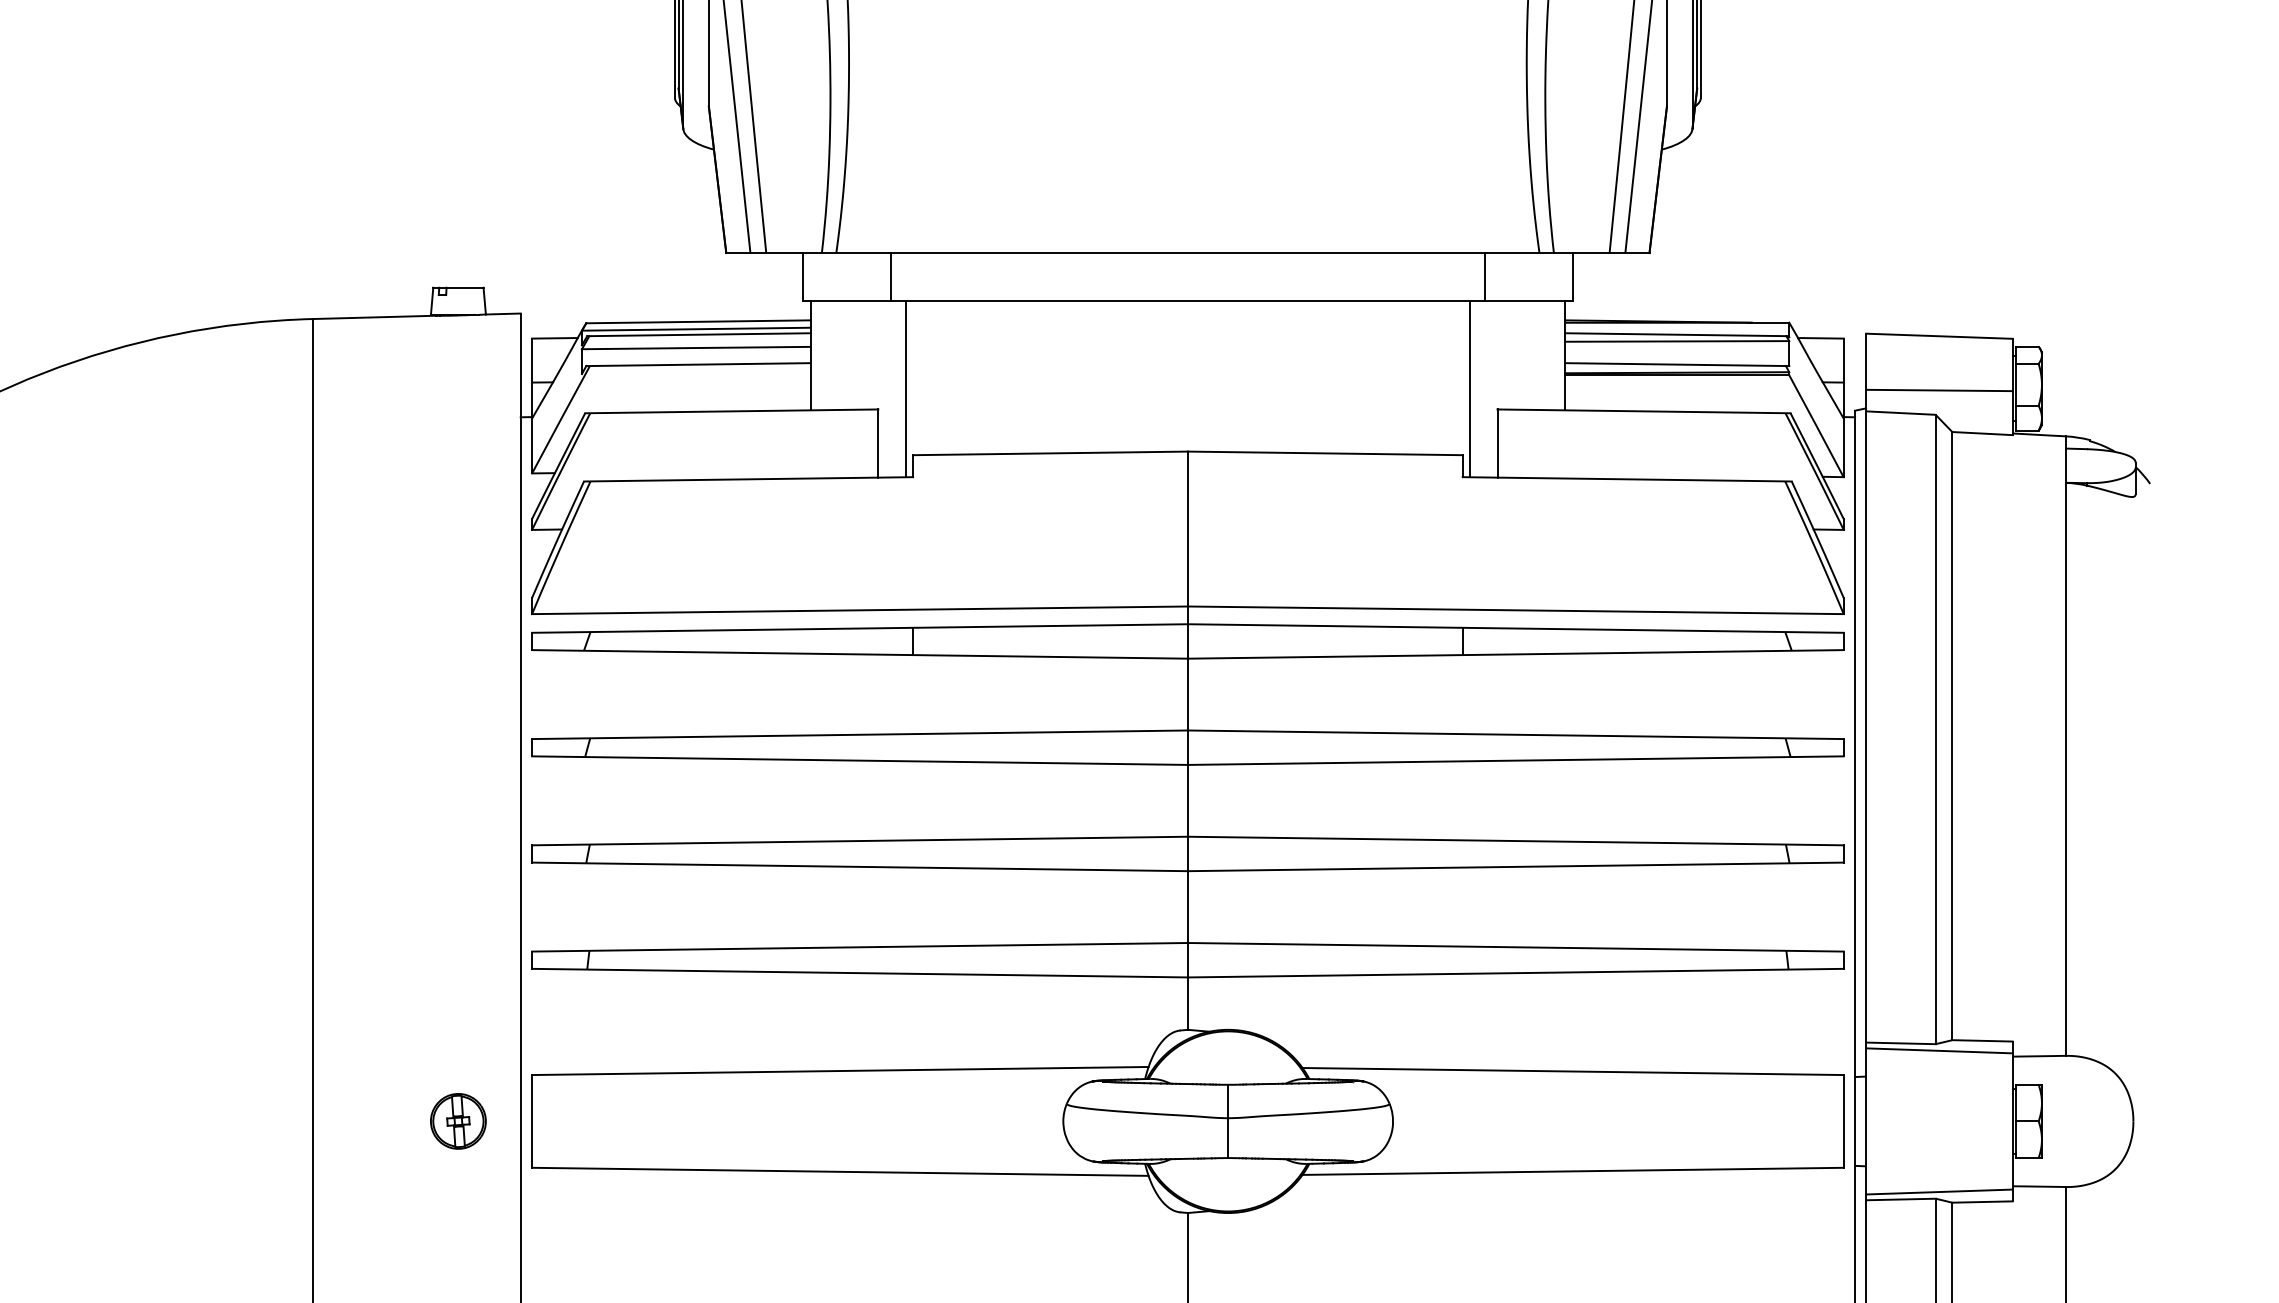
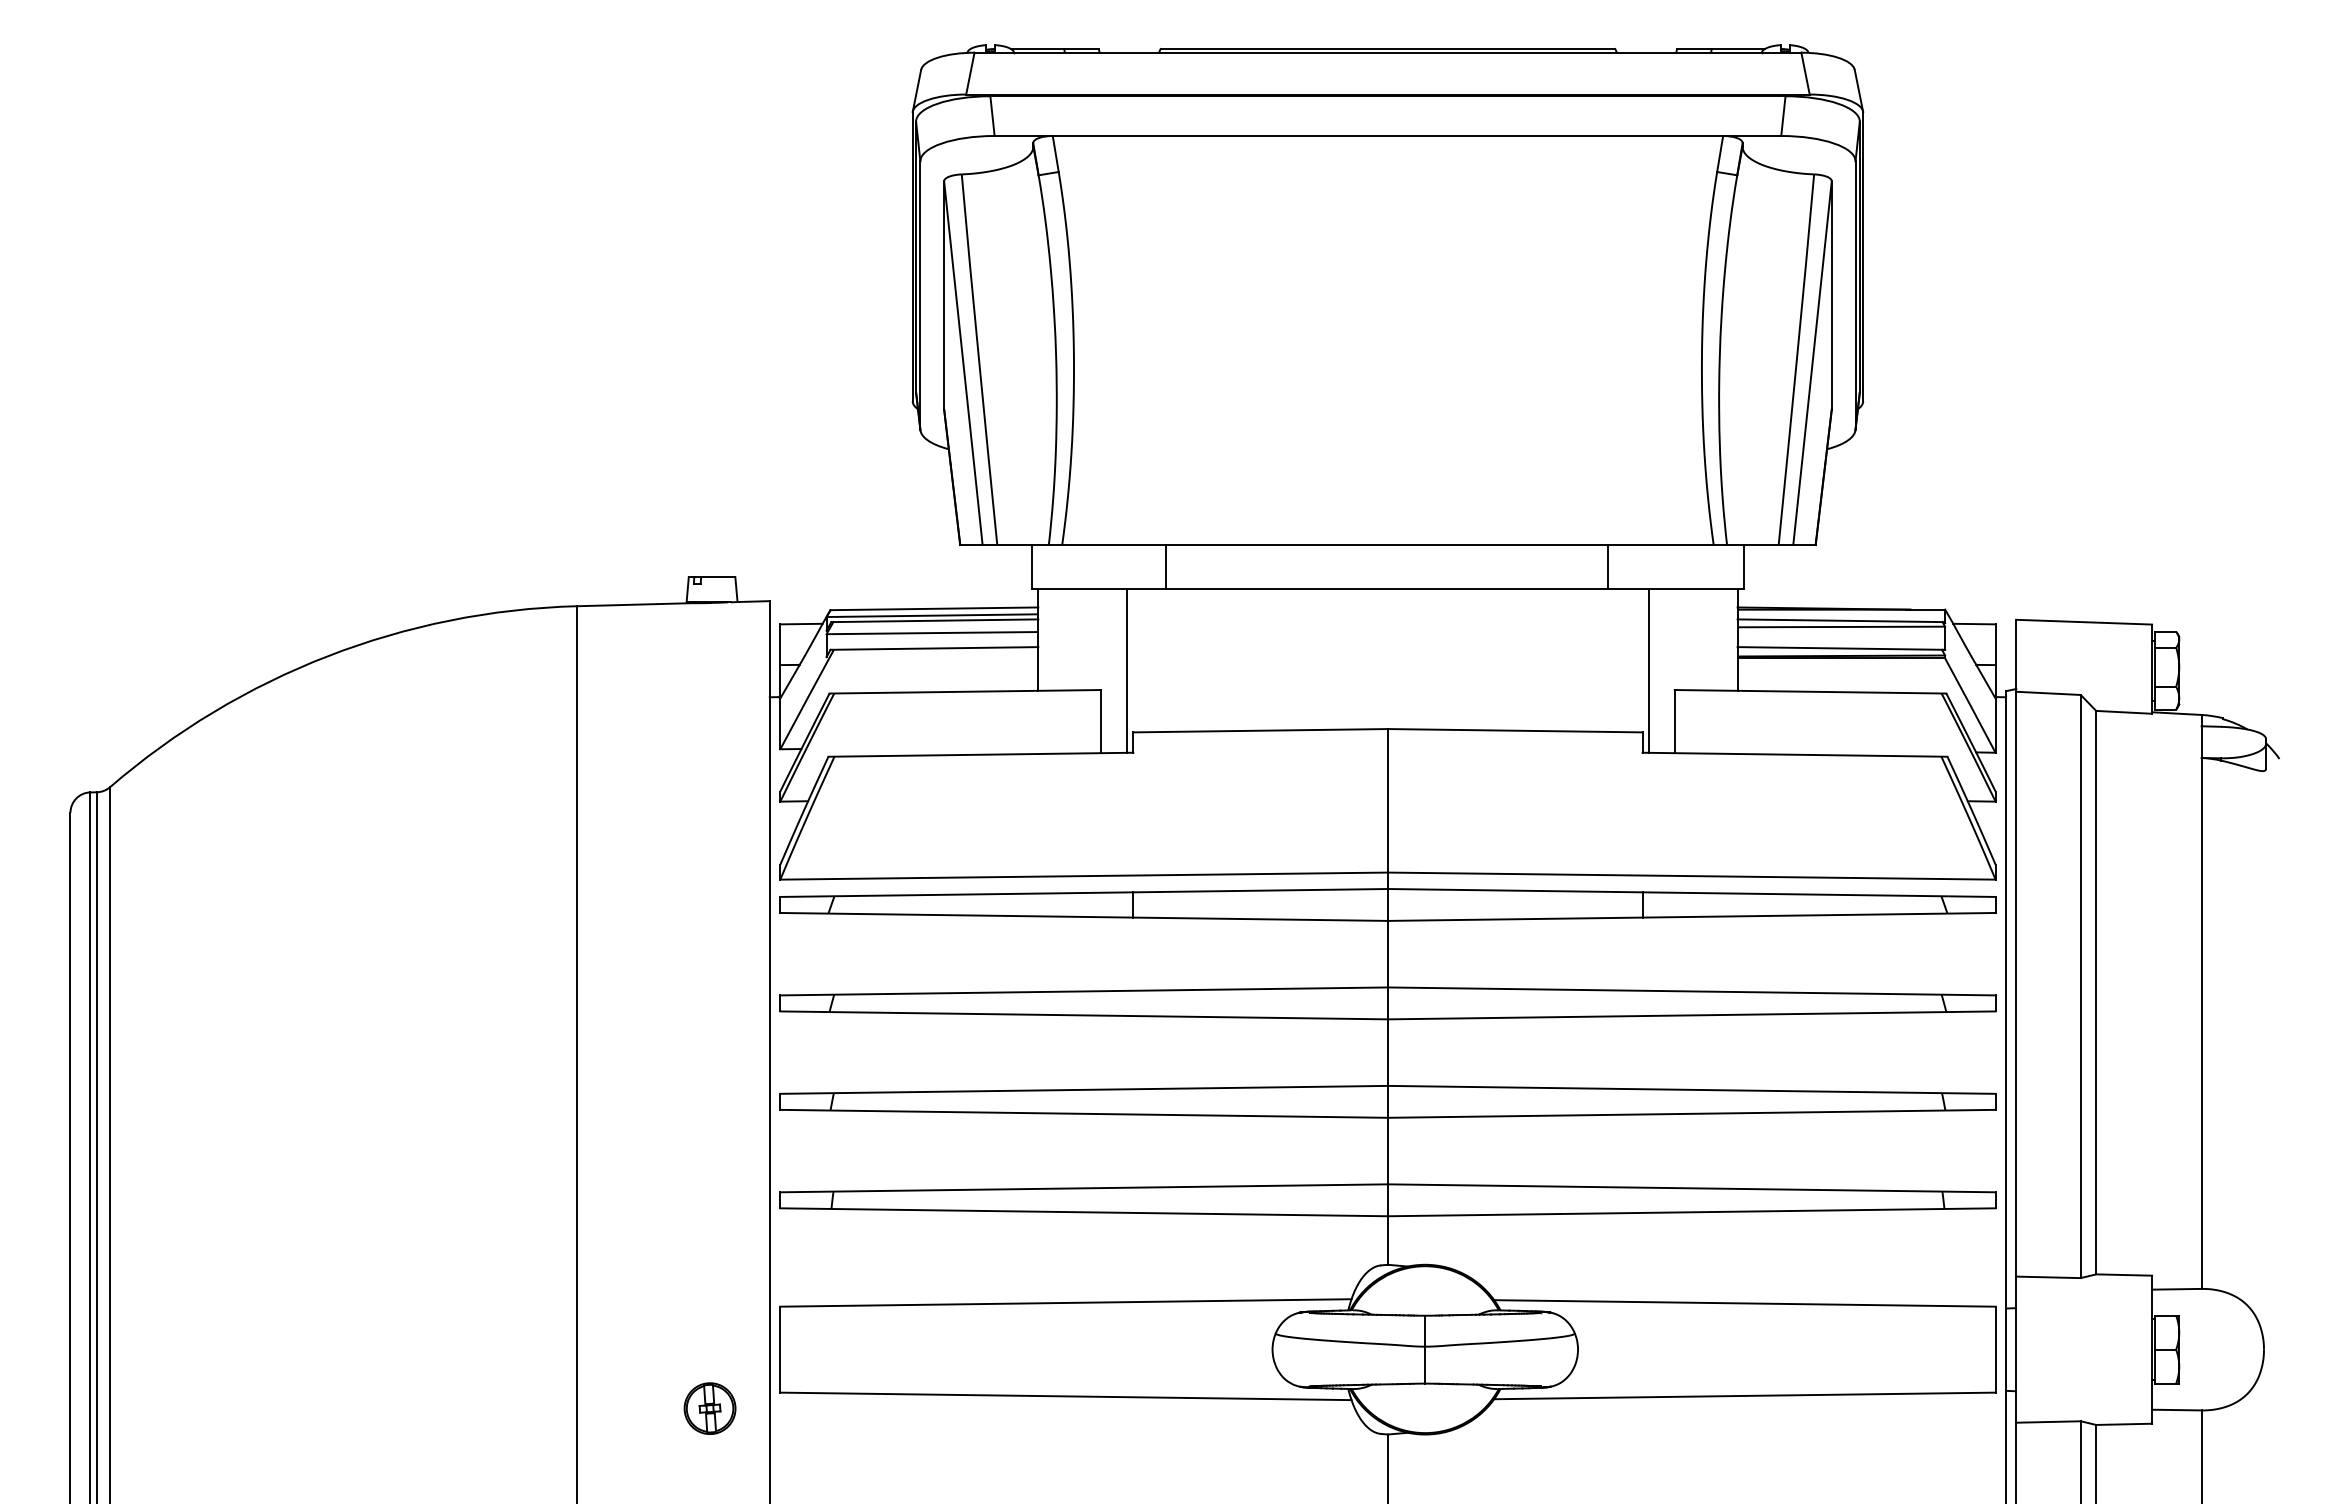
line: (890, 277) -> (1165, 567), moved
line: (1484, 277) -> (1607, 567), moved
line: (1939, 390) -> (2084, 672), removed
line: (1939, 1050) -> (2084, 1283), removed
part: (457, 1121) -> (709, 1408), moved
line: (1939, 1191) -> (2084, 1414), removed

